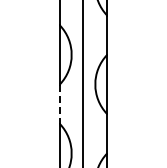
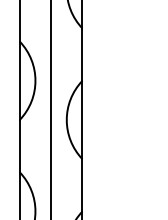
line: (59, 104) -> (19, 146), dashed -> solid

